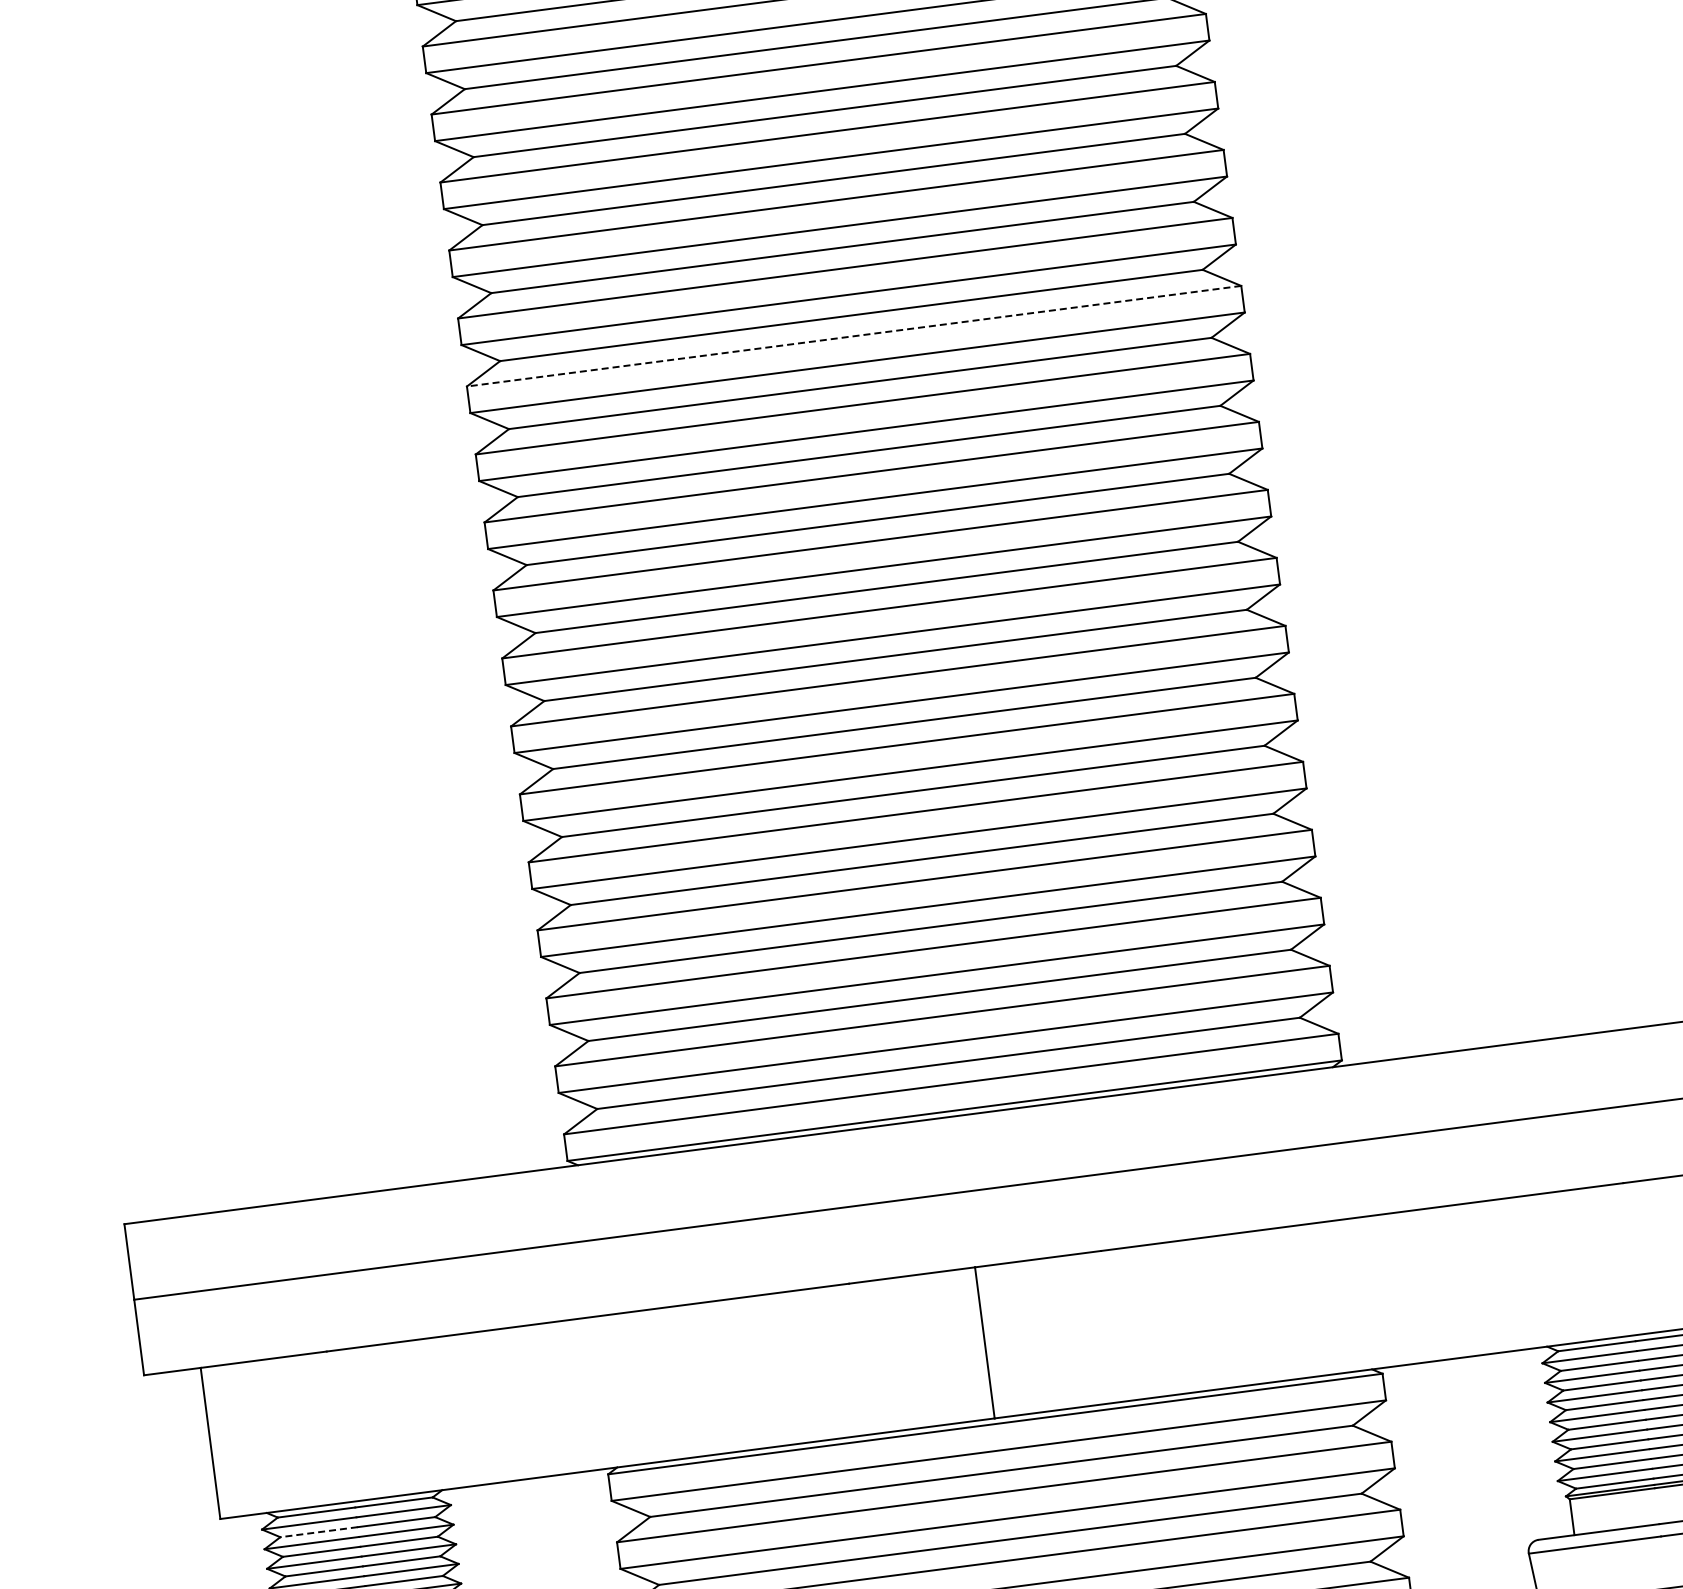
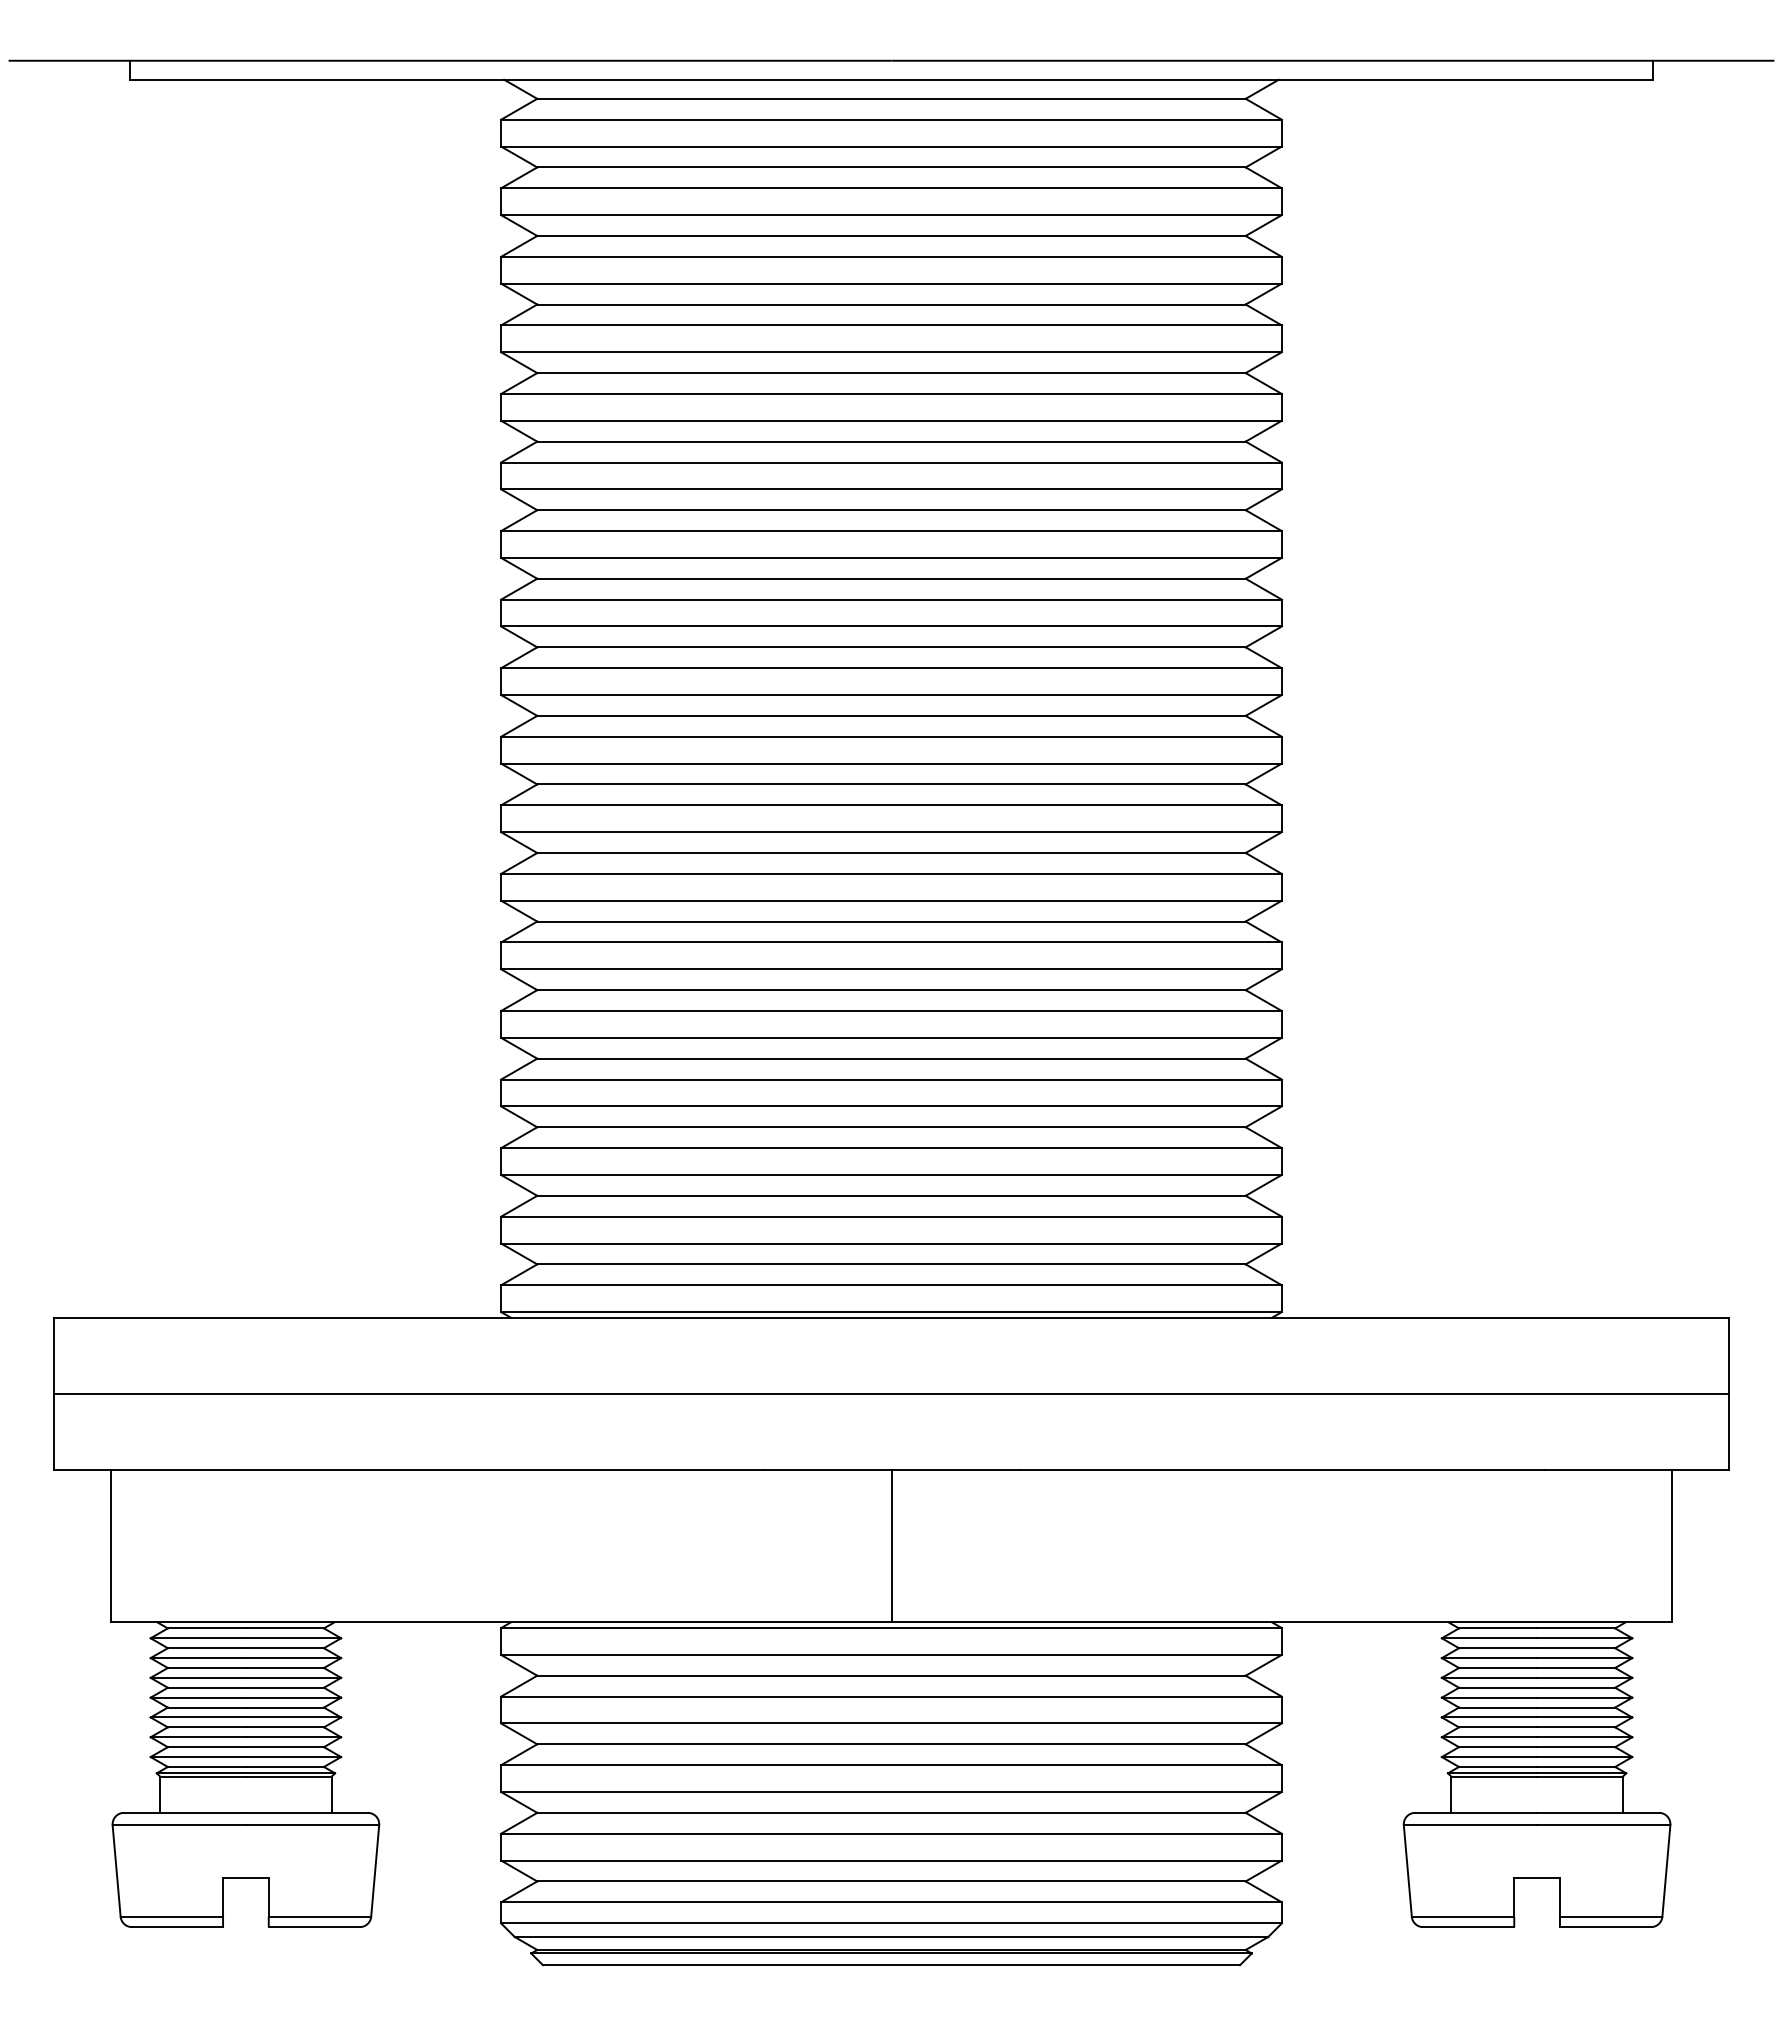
line: (854, 336) -> (891, 531), dashed -> solid
line: (318, 1532) -> (206, 1648), dashed -> solid

